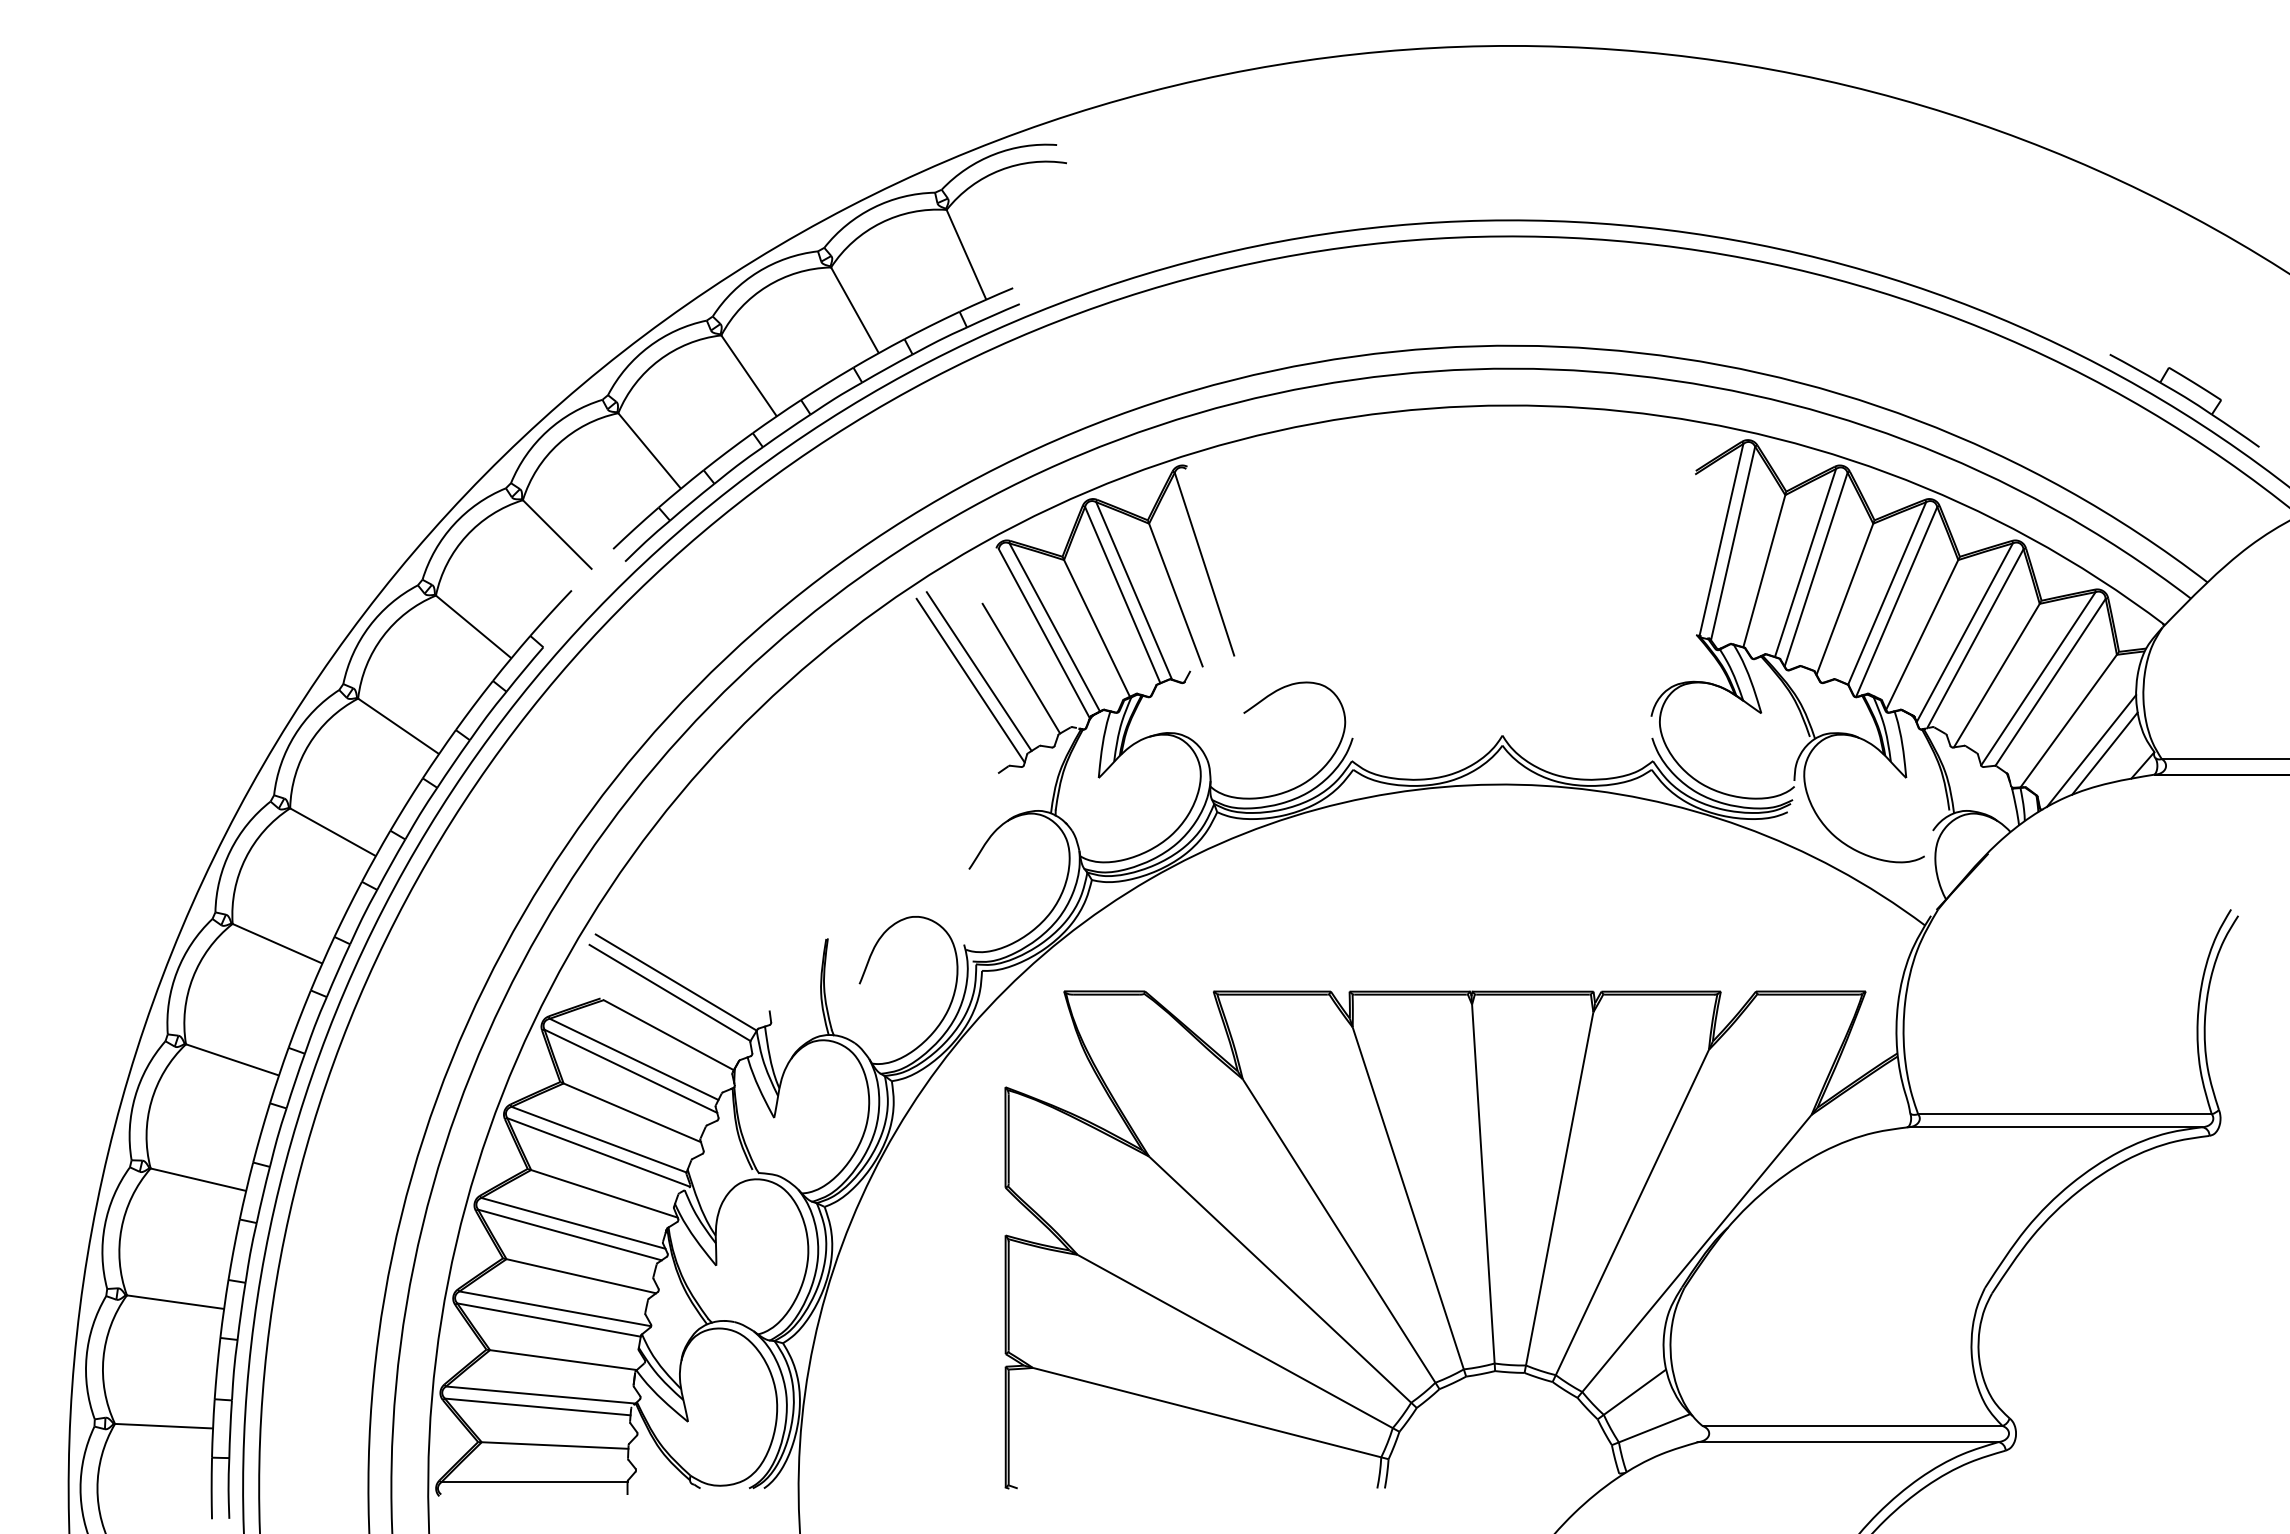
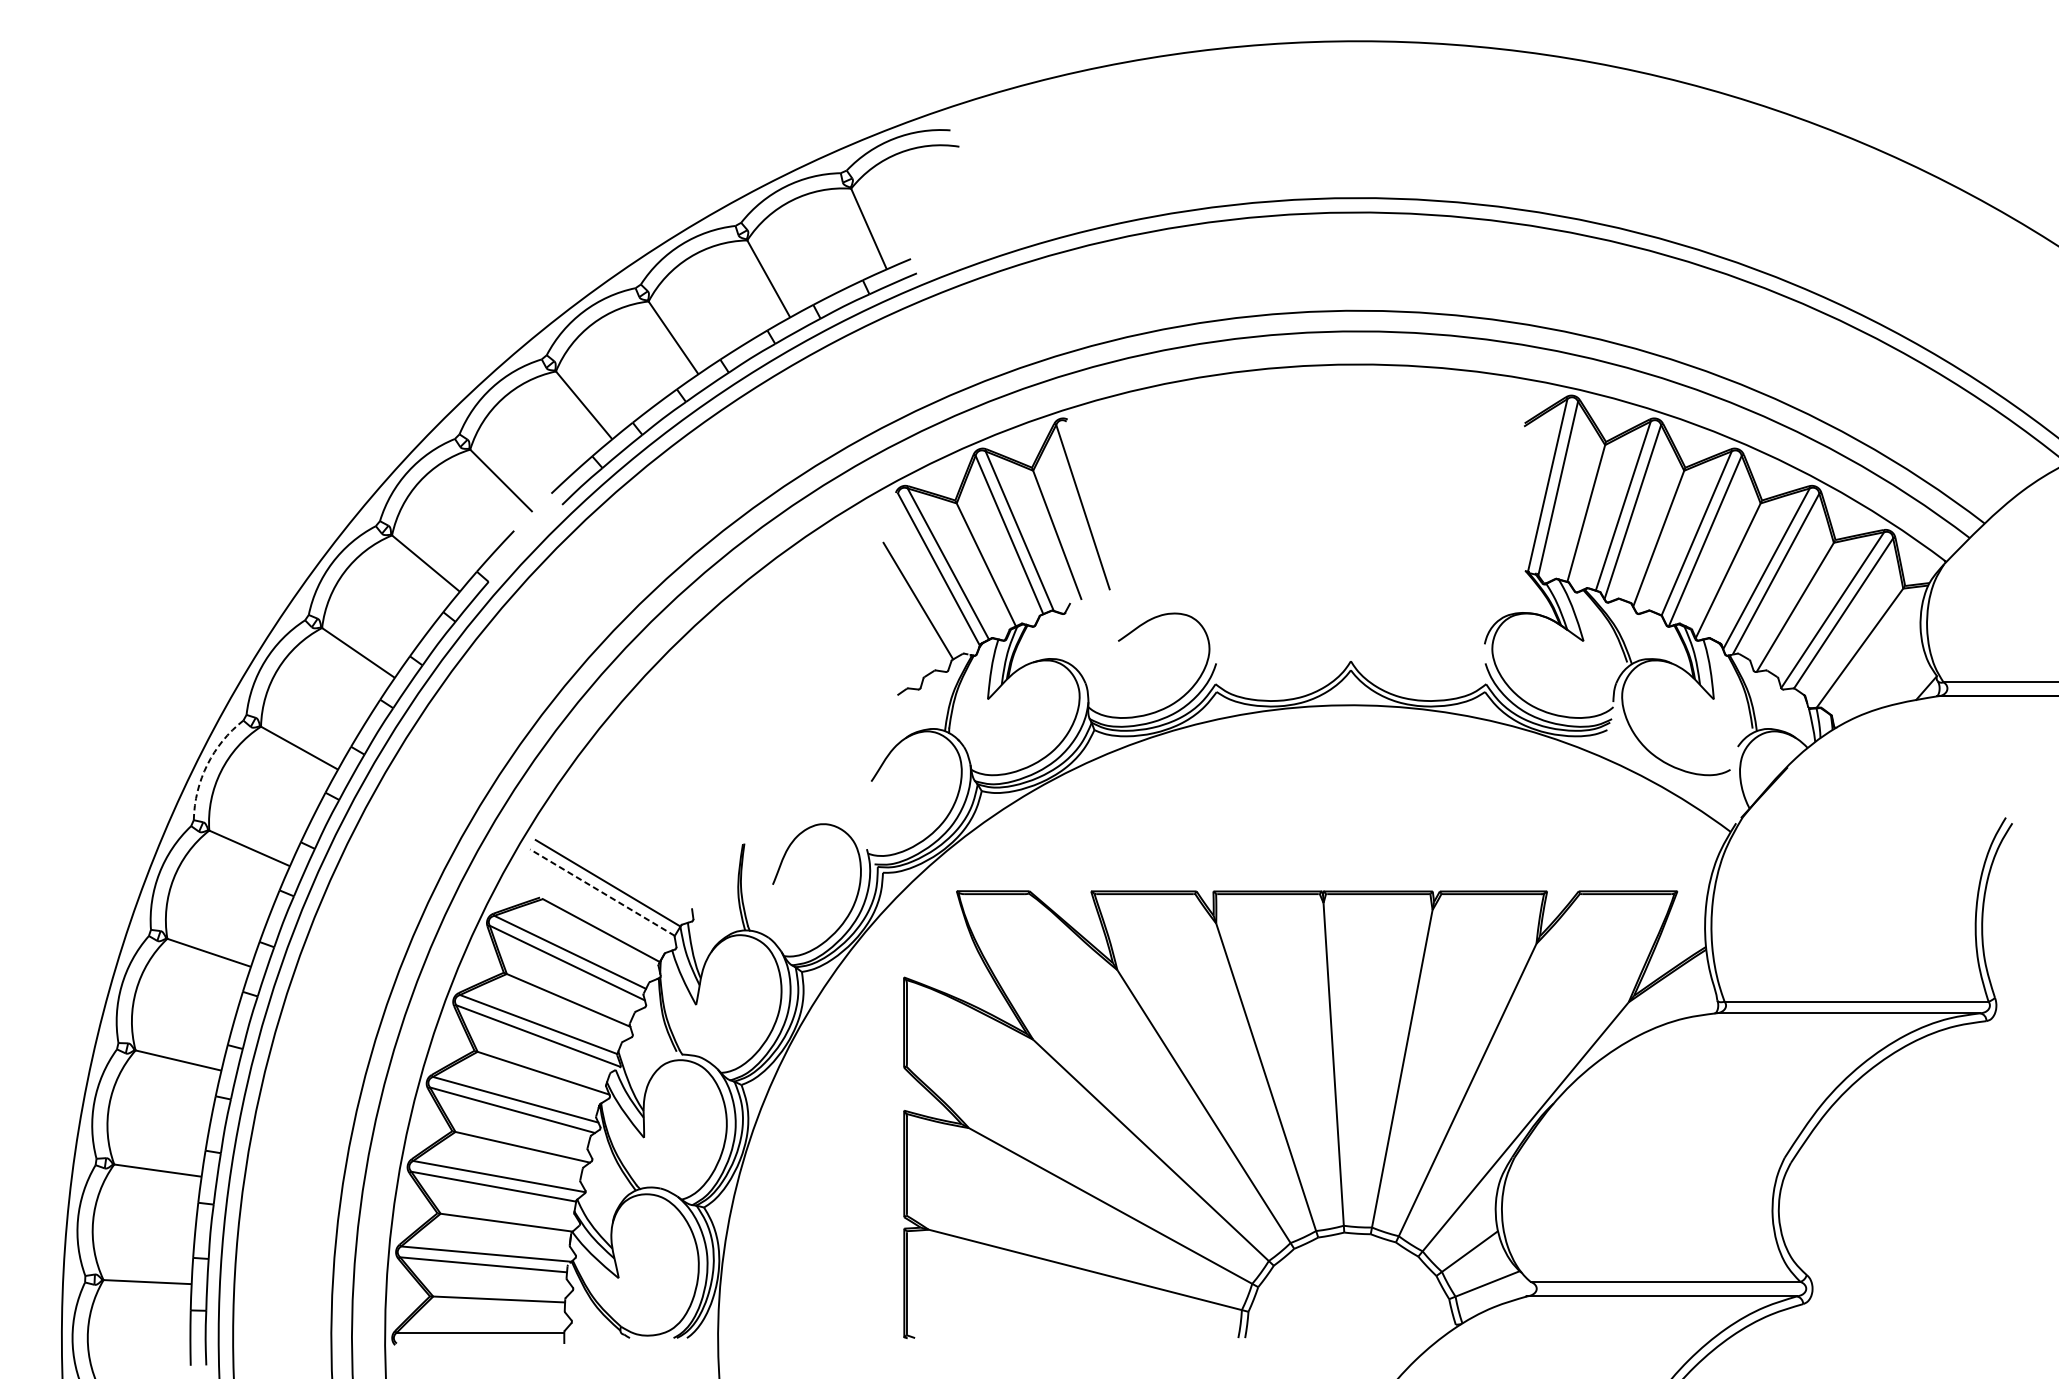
part: (2184, 400) -> (1964, 360), removed
line: (978, 671) -> (879, 603), removed
line: (970, 680) -> (872, 611), removed
line: (2091, 750) -> (1880, 674), removed
line: (2104, 753) -> (1892, 677), removed
arc: (230, 850) -> (207, 764), solid -> dashed
line: (670, 992) -> (602, 892), solid -> dashed

